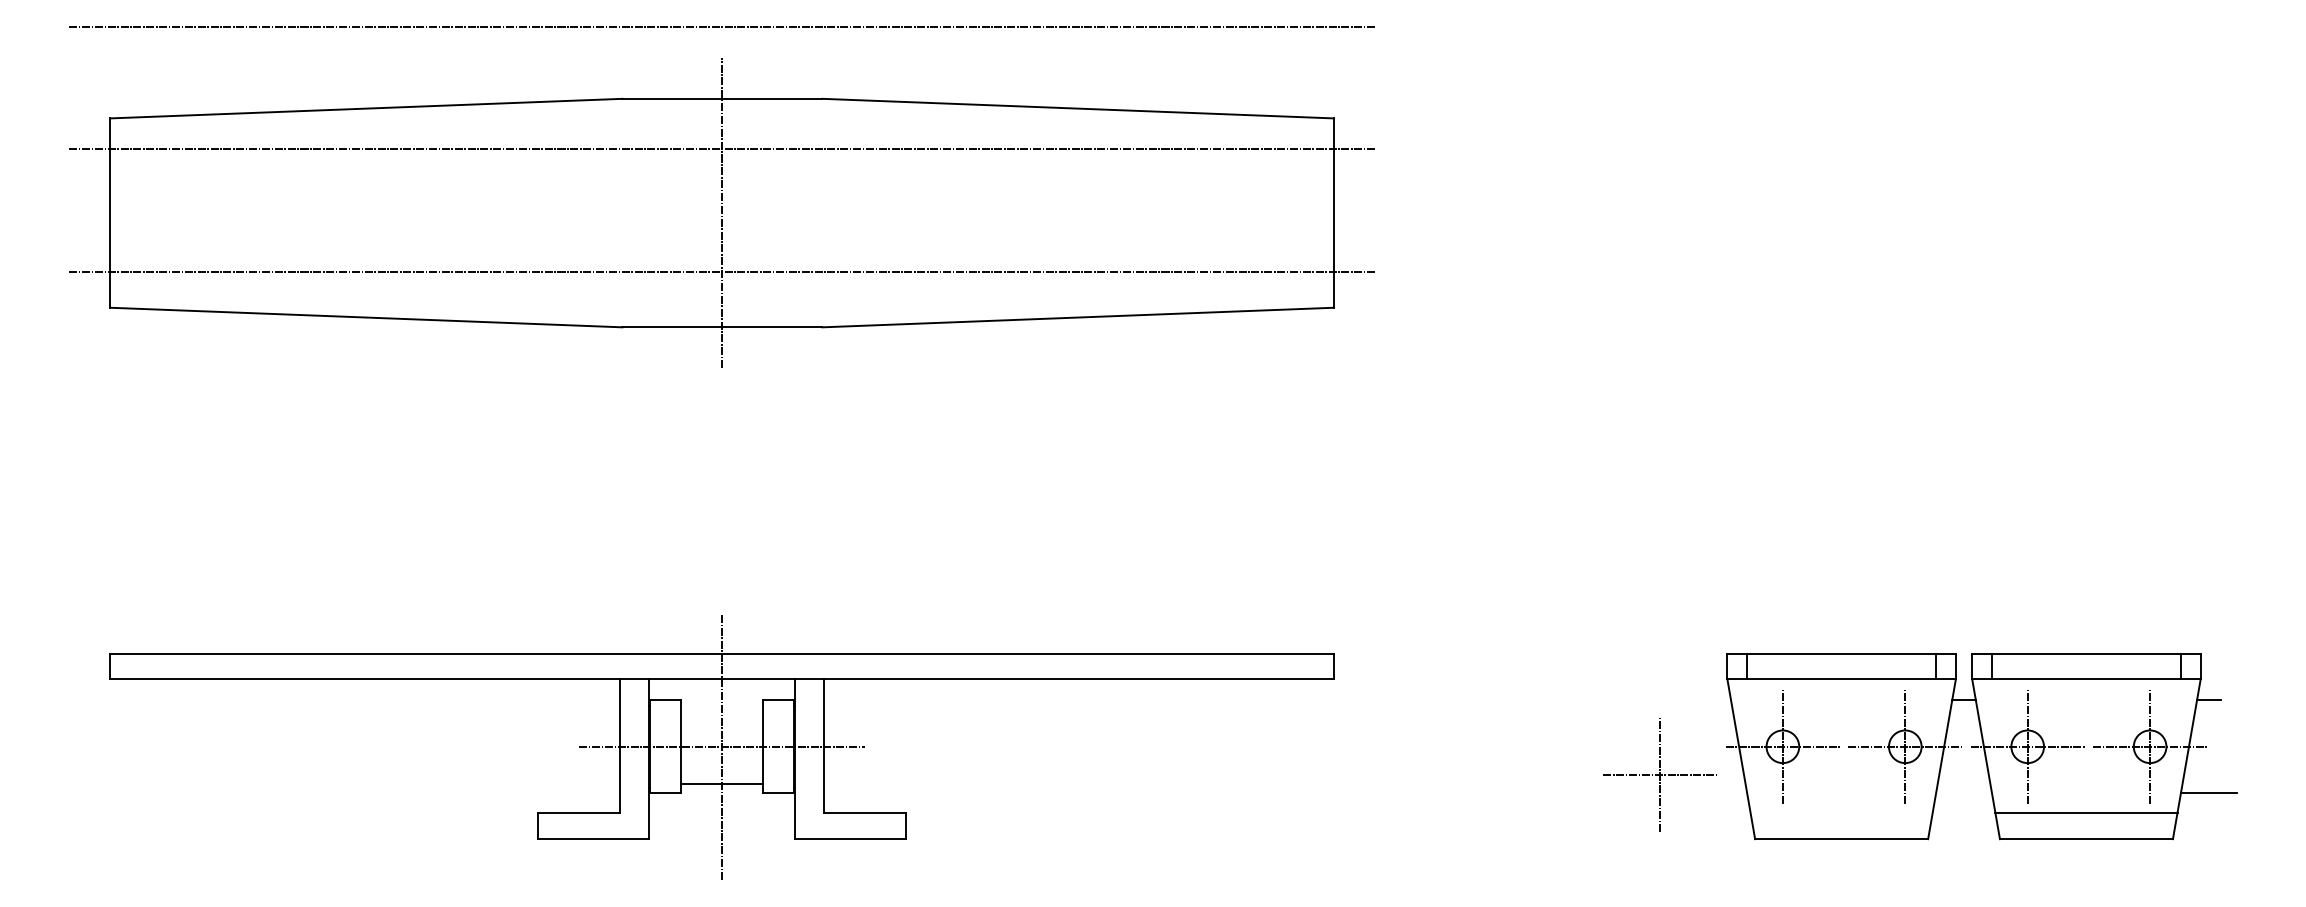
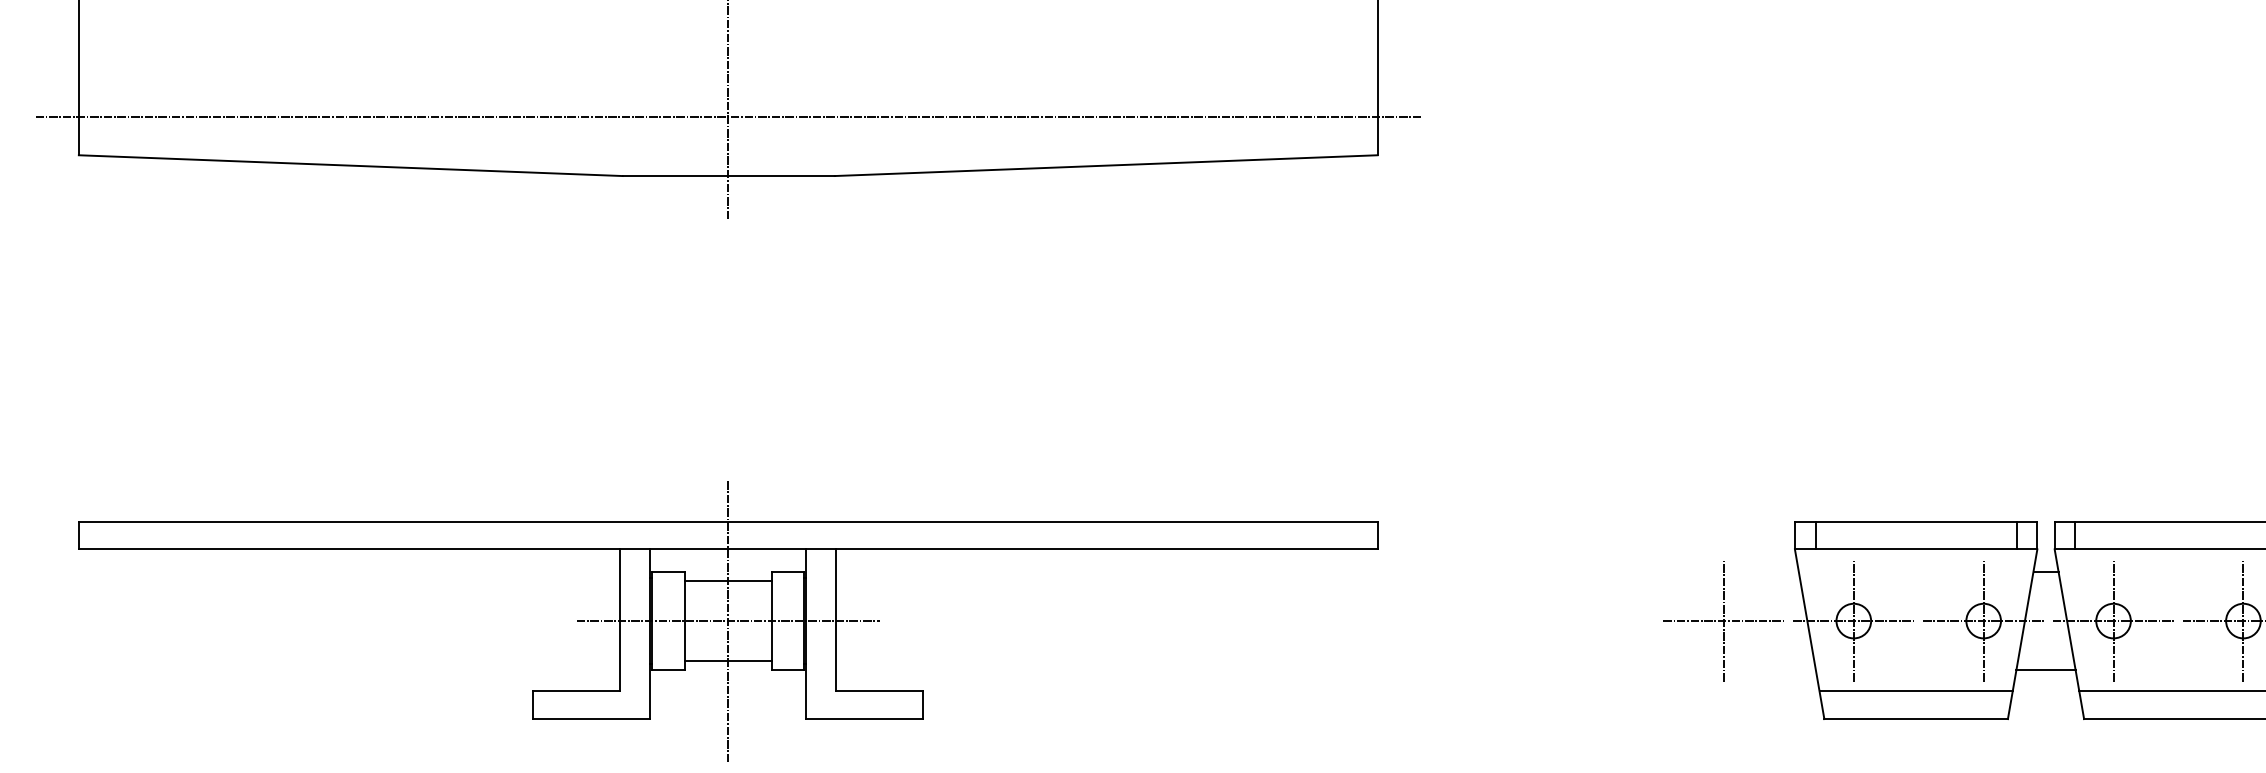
line: (721, 709) -> (727, 581), added
part: (1659, 774) -> (1722, 620), moved
line: (1964, 793) -> (2046, 670), added
line: (1841, 813) -> (1915, 691), added

